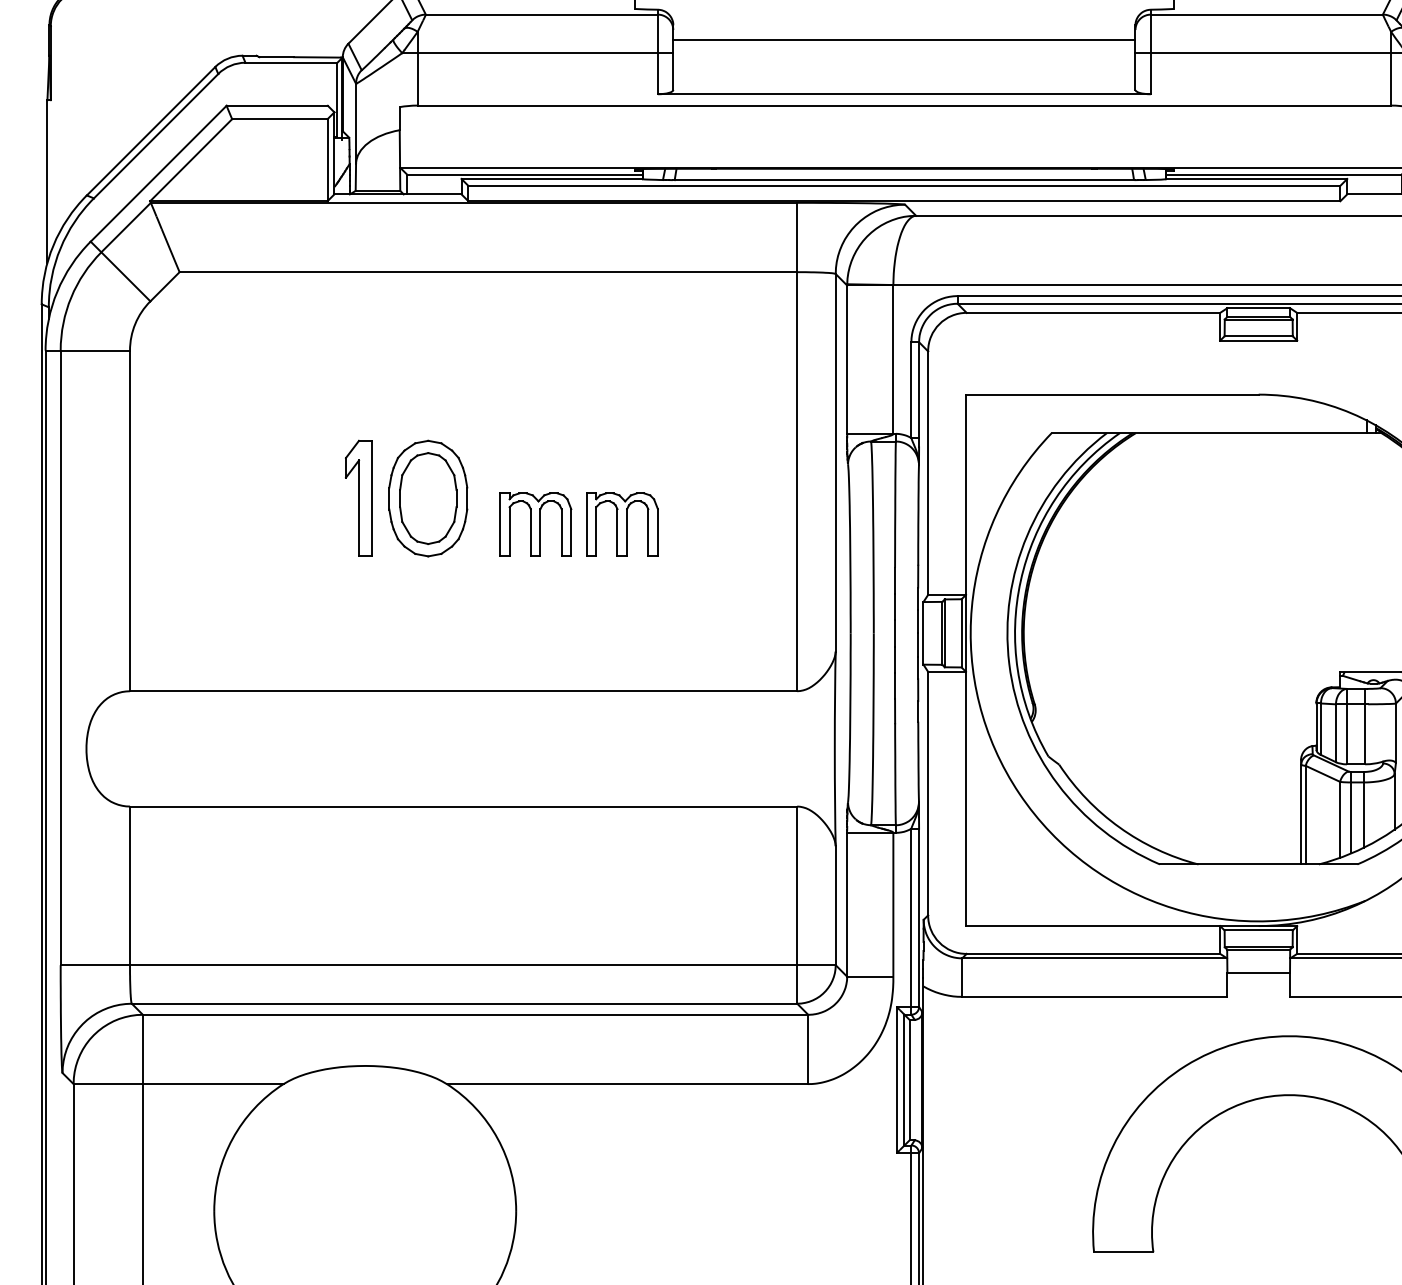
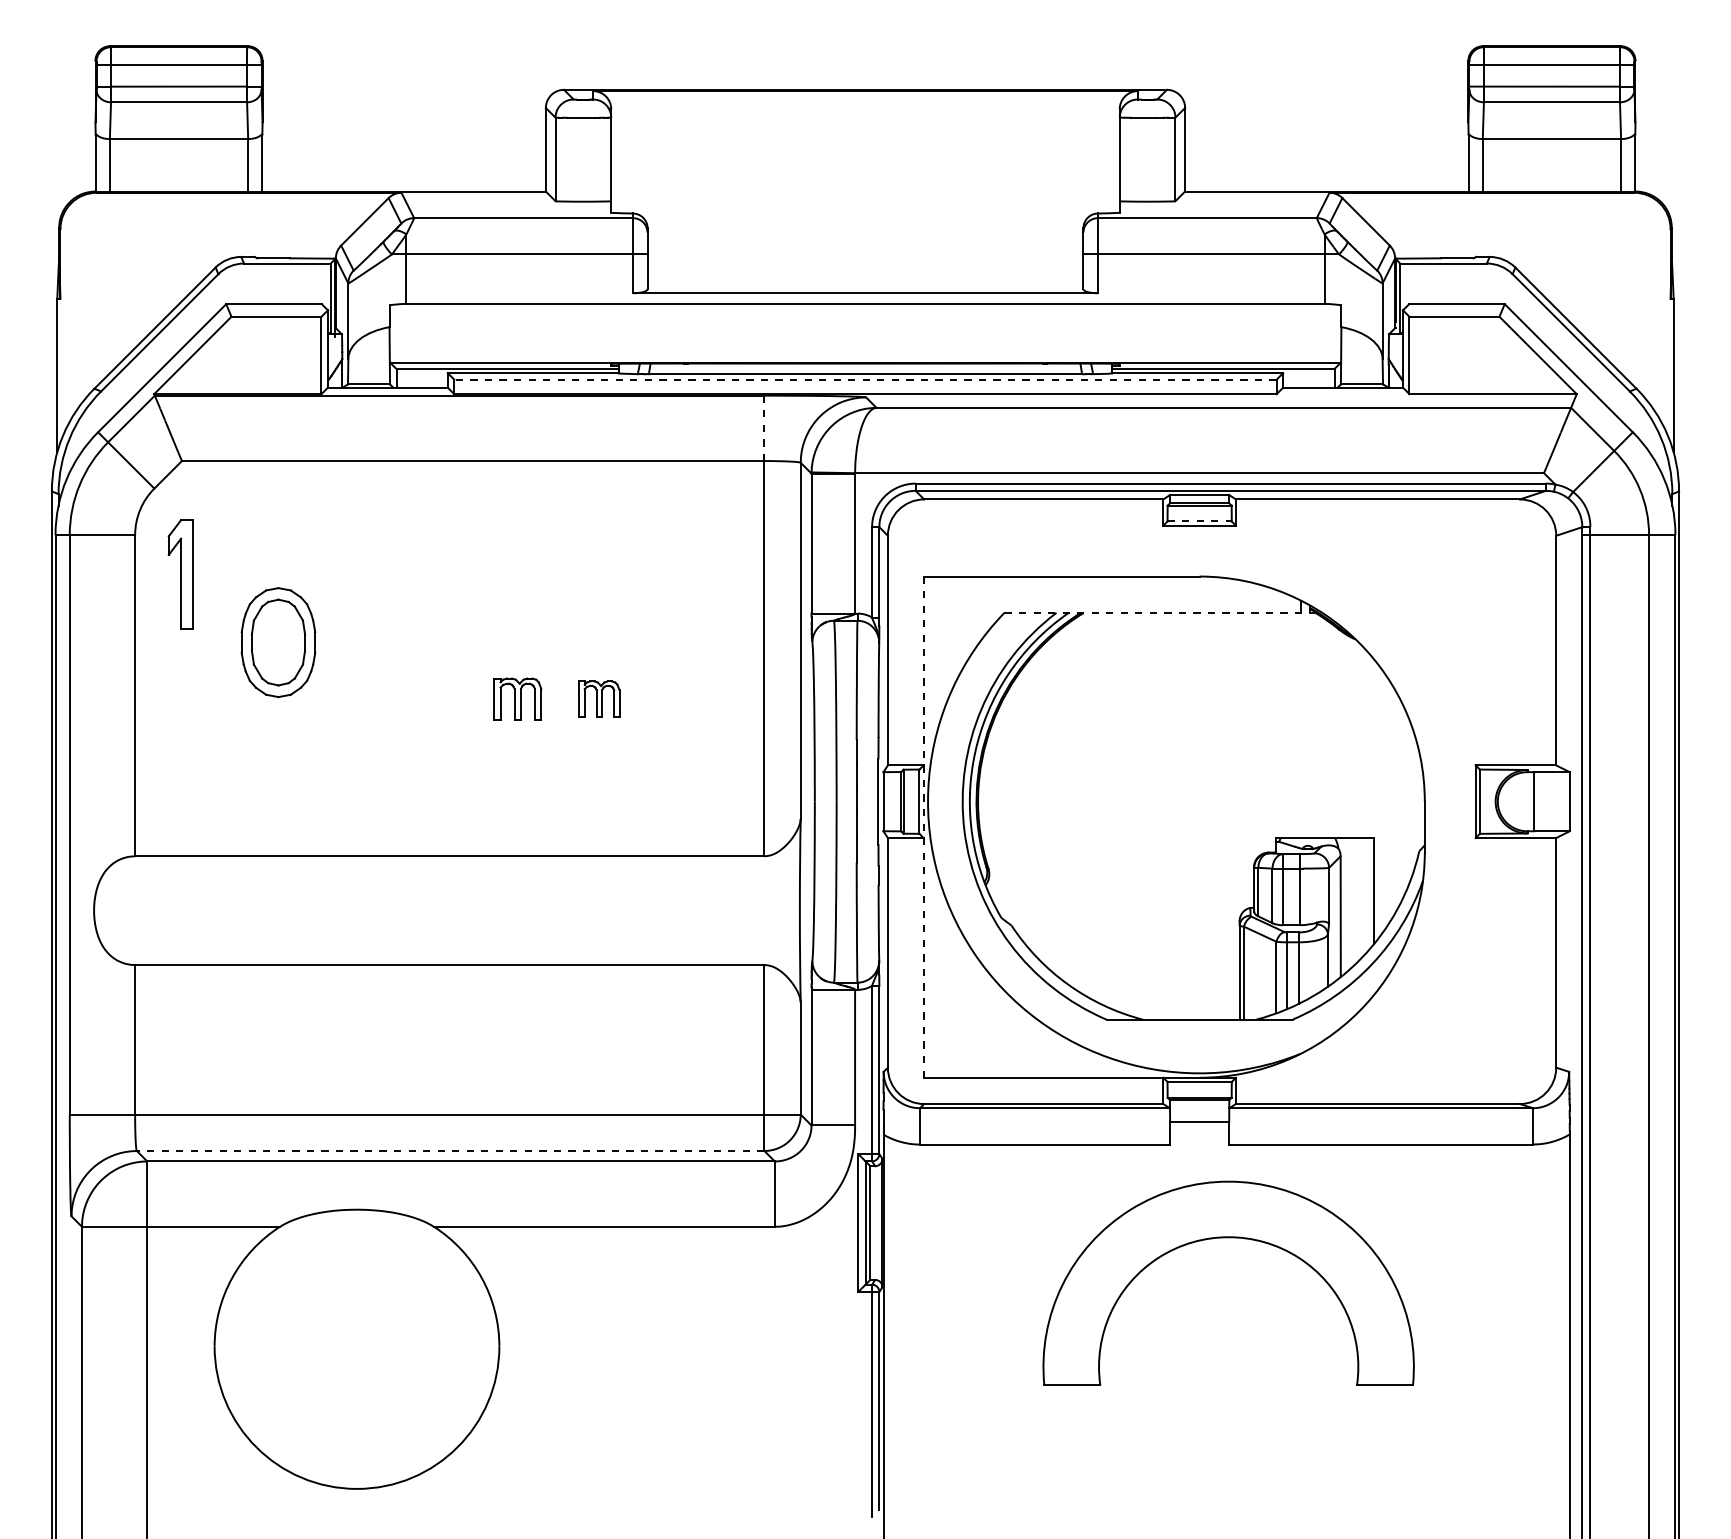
line: (904, 40) -> (865, 242), removed
line: (903, 185) -> (864, 379), solid -> dashed
line: (797, 237) -> (764, 428), solid -> dashed
line: (1259, 336) -> (1200, 521), solid -> dashed
line: (1217, 432) -> (1160, 612), solid -> dashed
part: (358, 498) -> (180, 574), moved
part: (428, 498) -> (278, 642), moved
part: (535, 523) -> (517, 698), size x0.7
part: (622, 523) -> (599, 698), size x0.6
line: (965, 660) -> (923, 827), solid -> dashed
line: (464, 1003) -> (450, 1150), solid -> dashed

